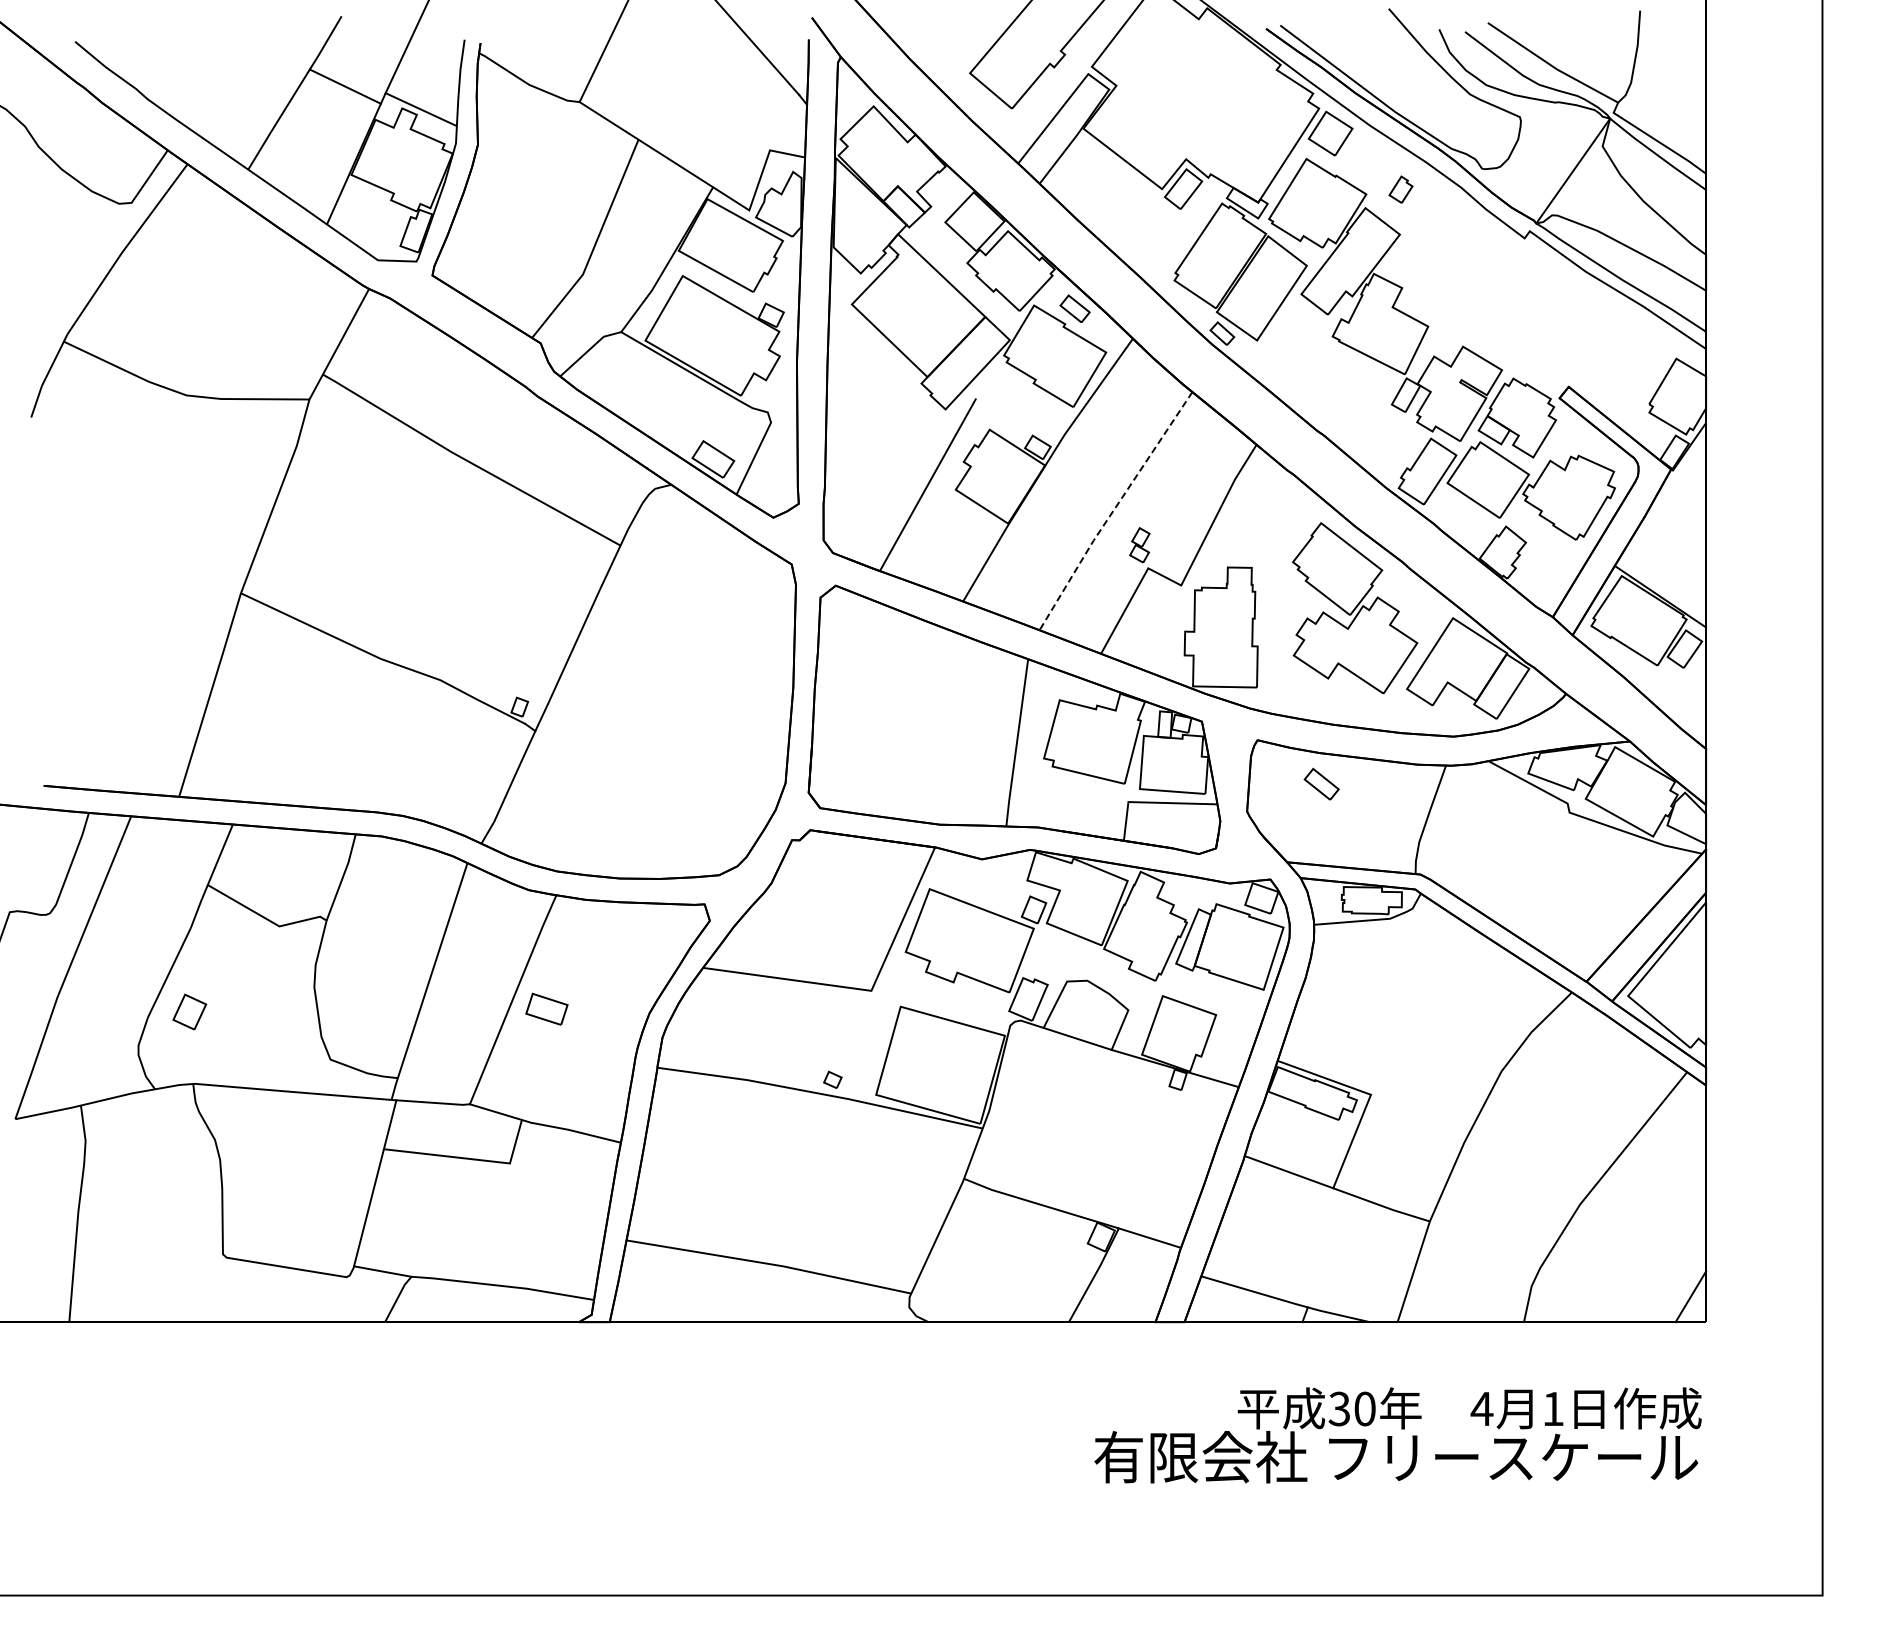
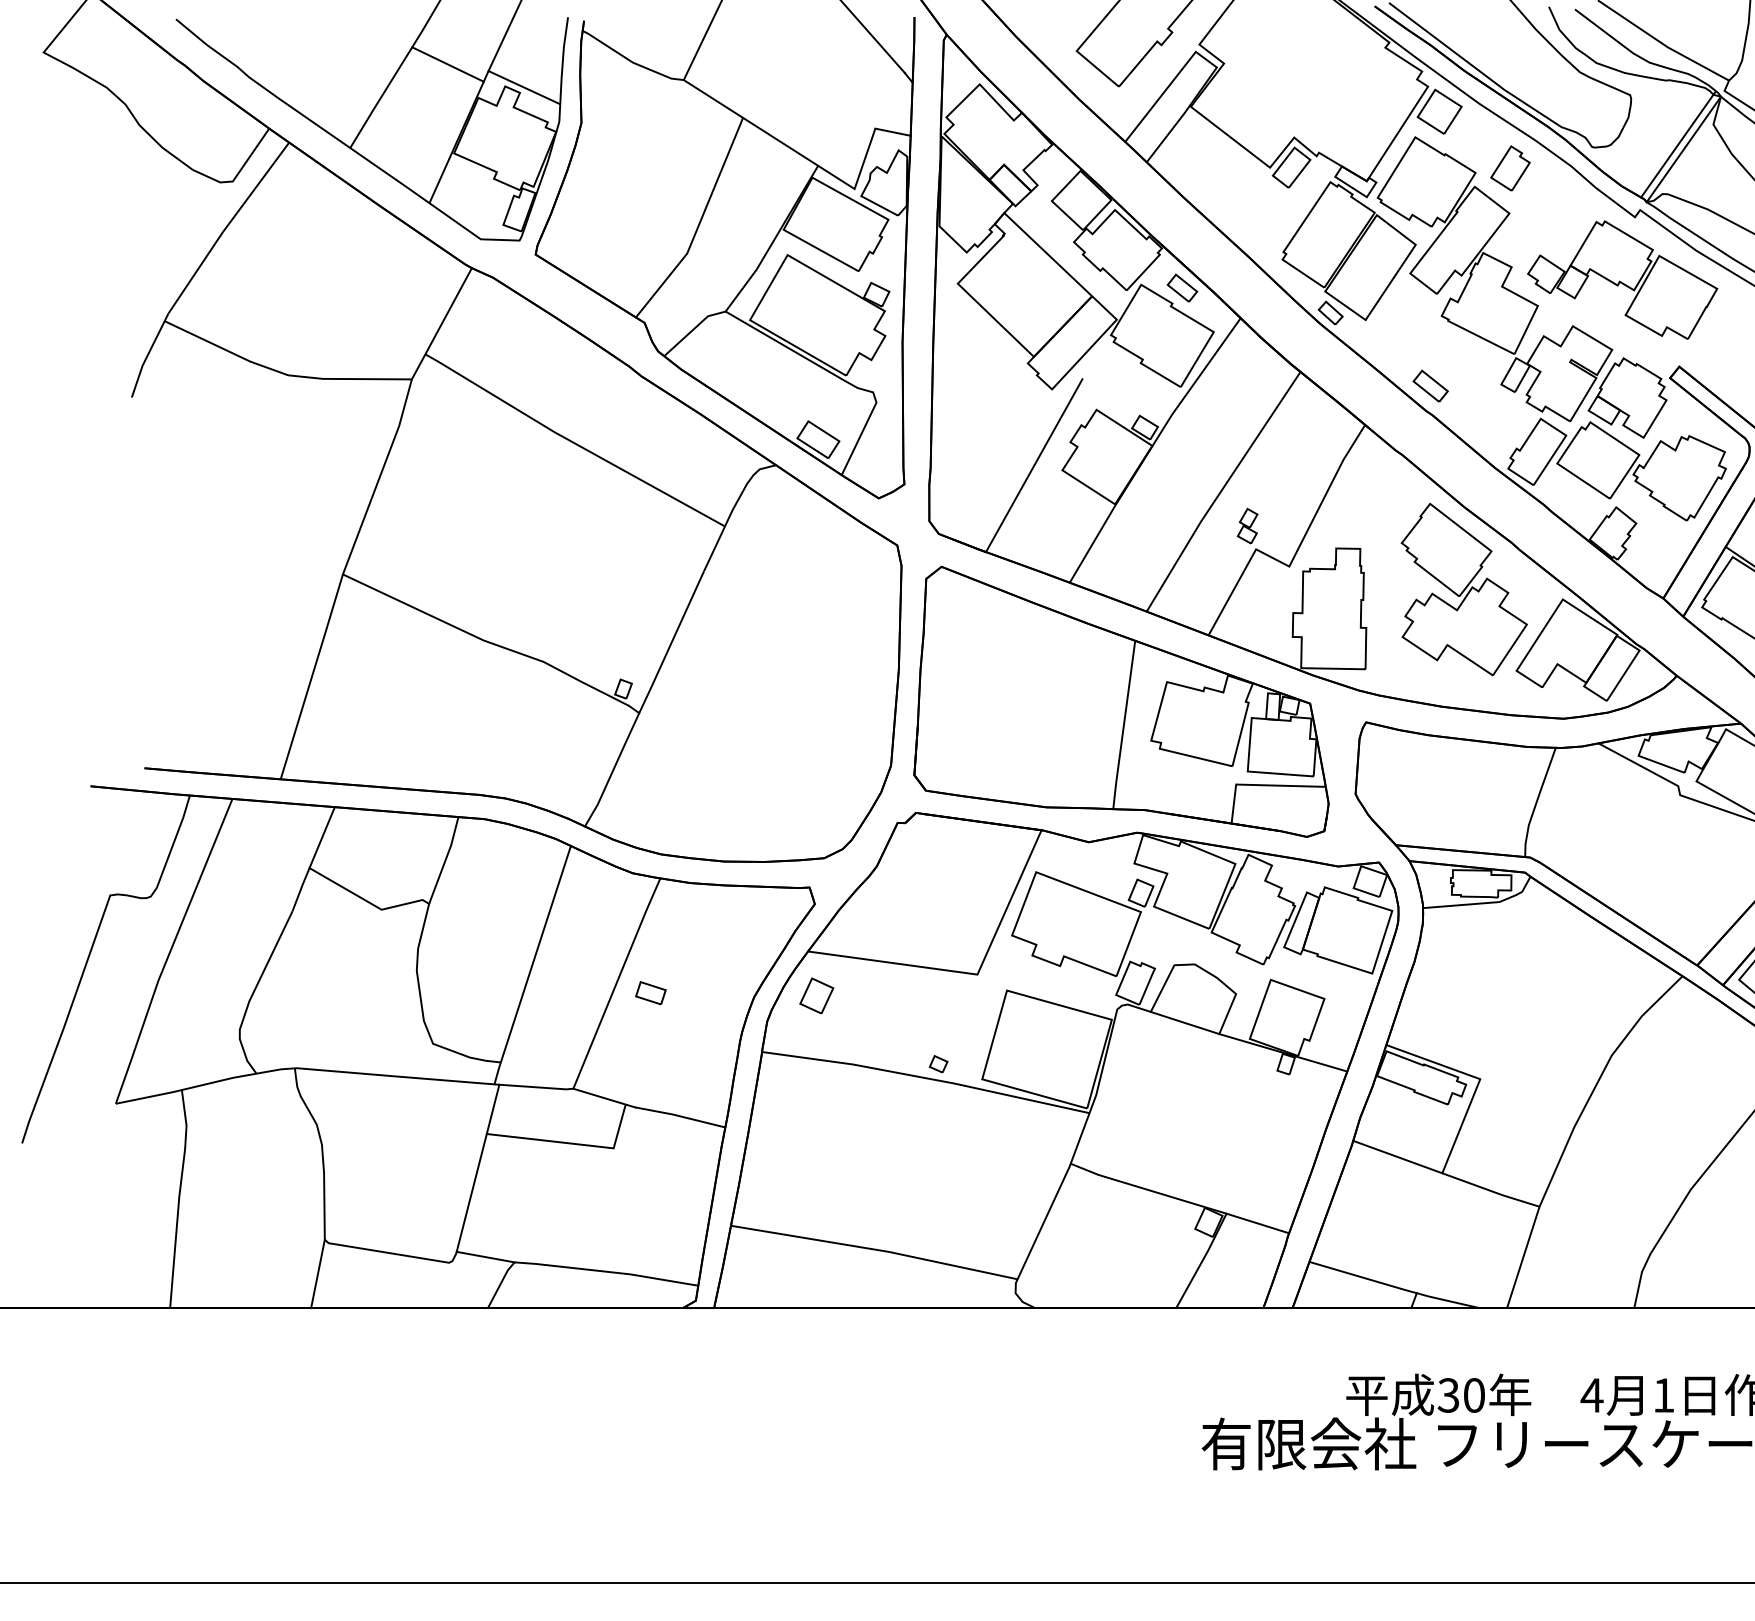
line: (1567, 166) -> (1678, 144), added
part: (1400, 189) -> (1509, 168), size x1.67
part: (1512, 300) -> (1622, 279), added
line: (1113, 510) -> (1221, 491), dashed -> solid
part: (1321, 783) -> (1430, 385), moved
part: (546, 1009) -> (650, 993), size x0.71
part: (189, 1011) -> (816, 995), moved
line: (215, 1288) -> (317, 1274), added

